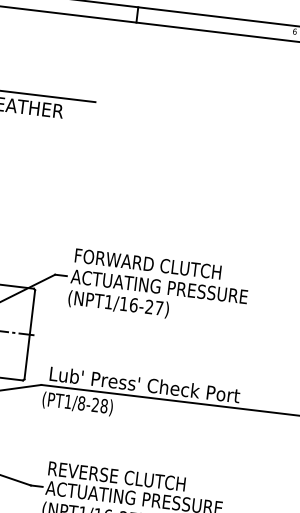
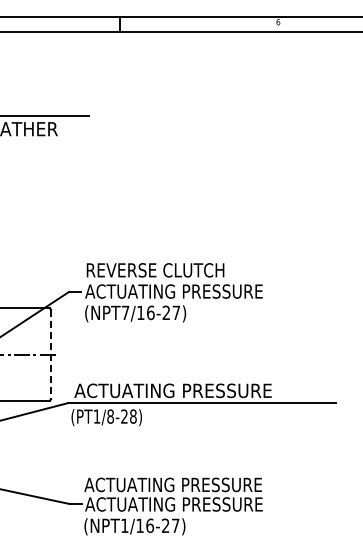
text: (148, 264) -> (160, 270), FORWARD CLUTCH -> REVERSE CLUTCH
text: (108, 301) -> (125, 312), (NPT1/16-27) -> (NPT7/16-27)
line: (30, 334) -> (51, 354), solid -> dashed
text: (146, 384) -> (172, 390), Lub' Press' Check Port -> ACTUATING PRESSURE
text: (135, 478) -> (172, 484), REVERSE CLUTCH -> ACTUATING PRESSURE

